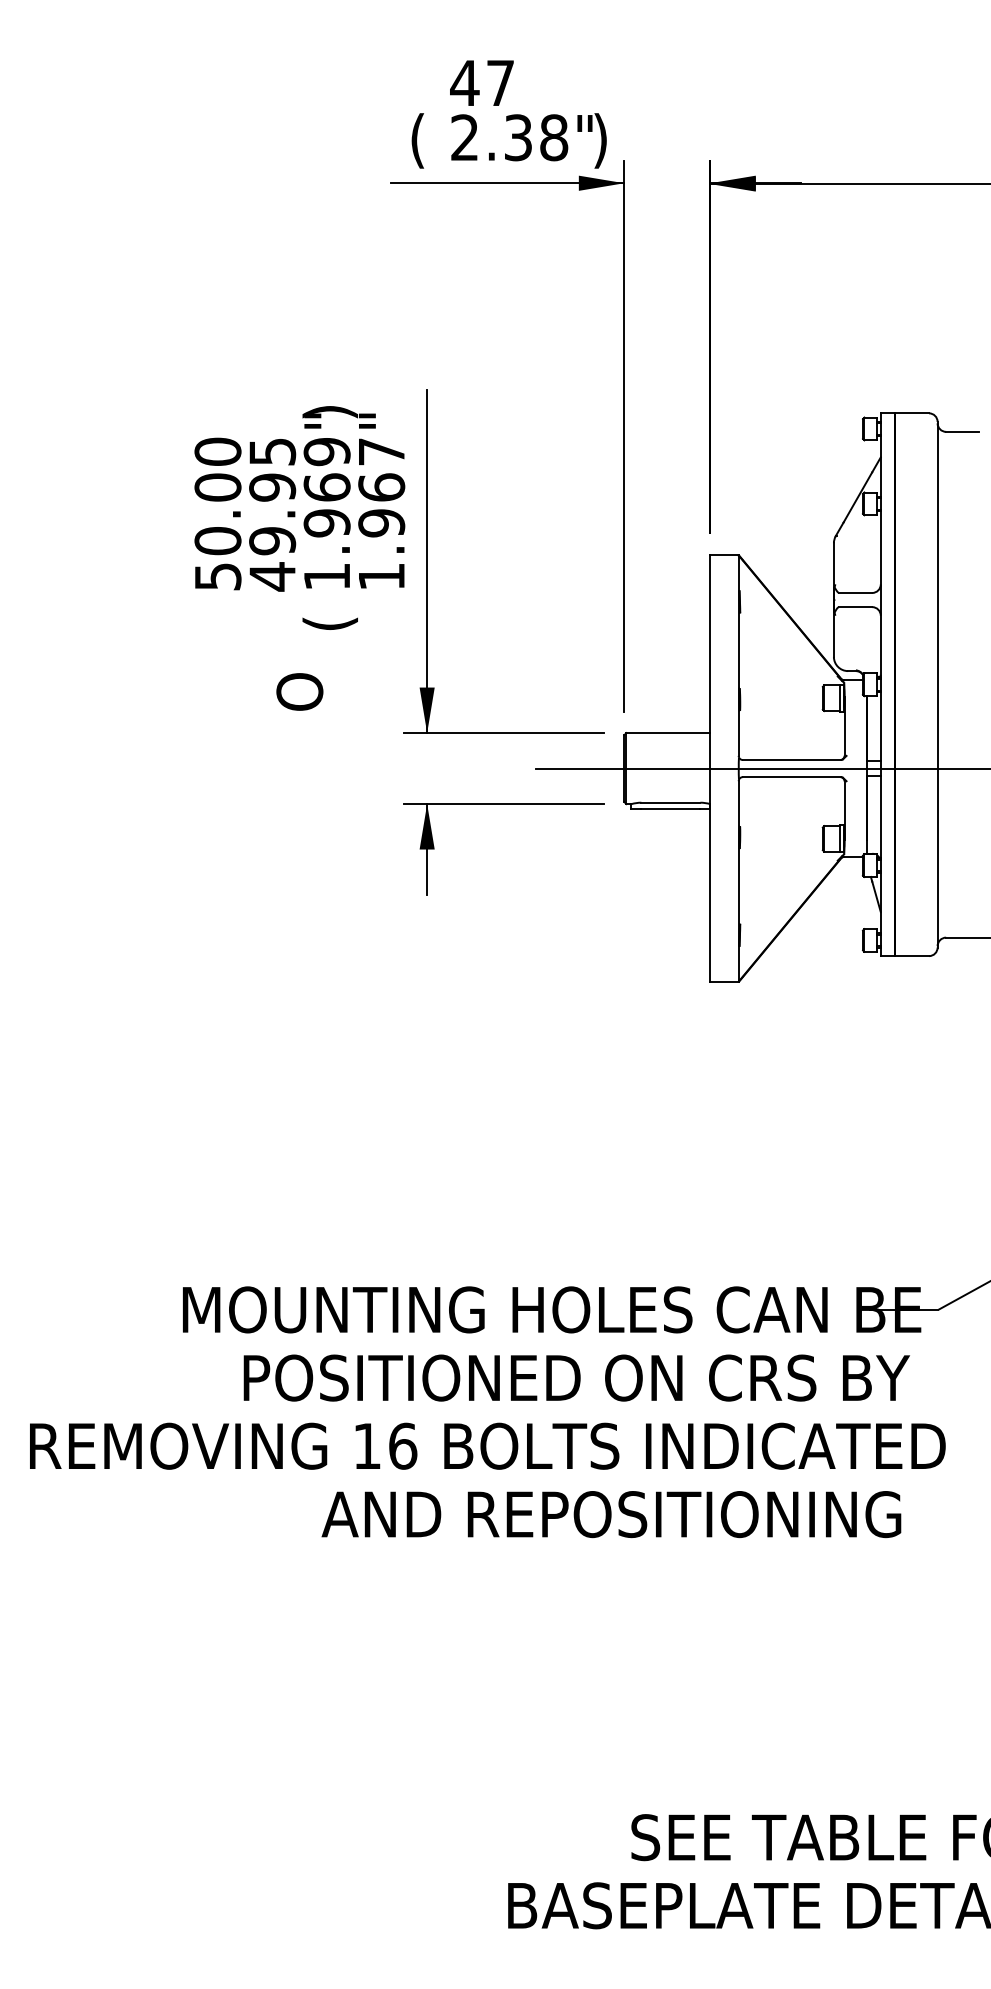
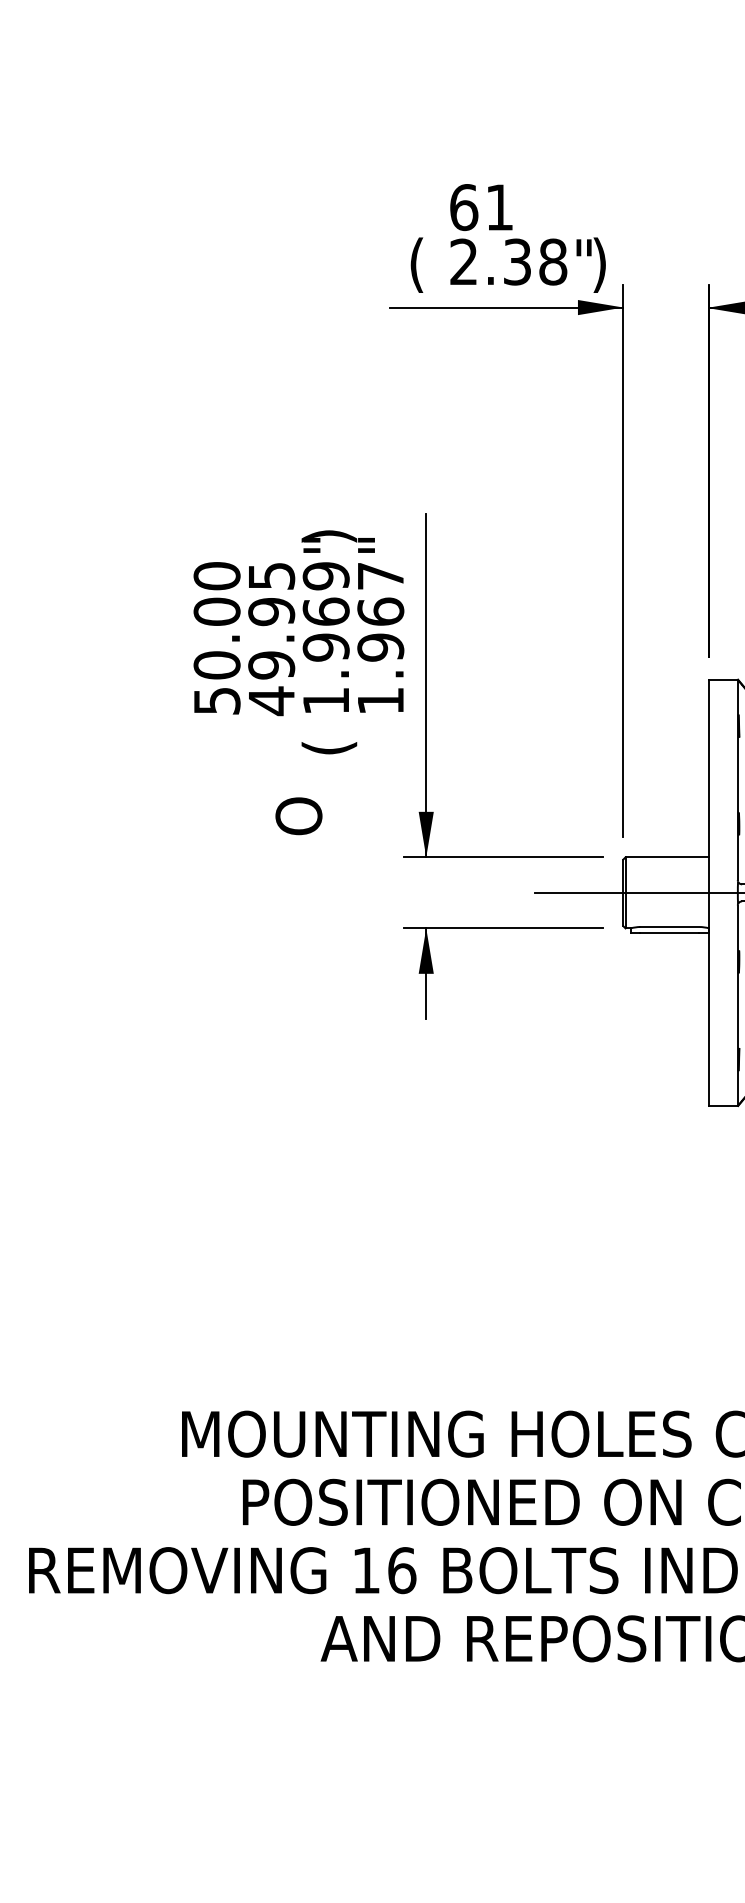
text: (481, 82) -> (480, 206), 47 -> 61

